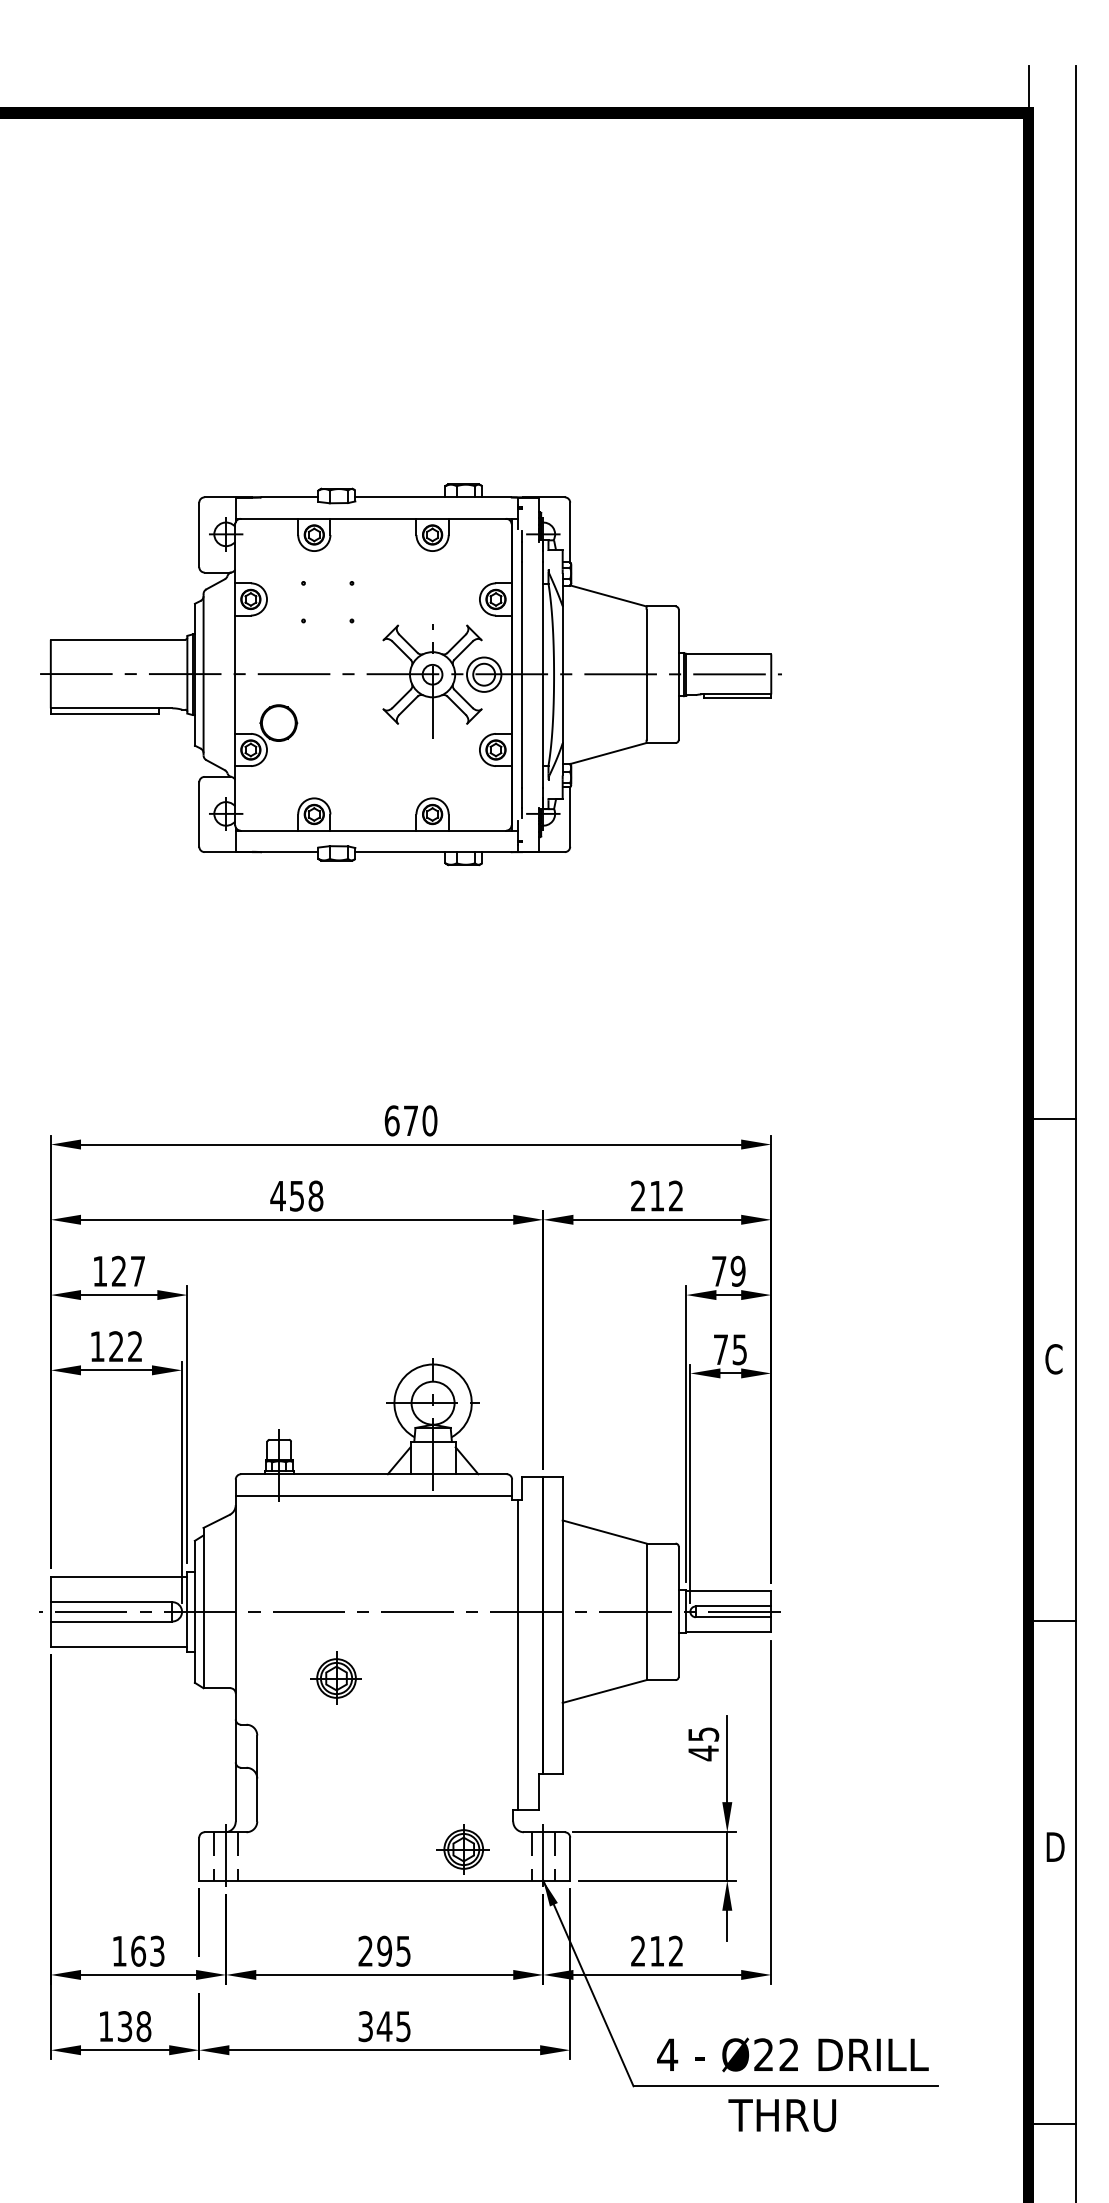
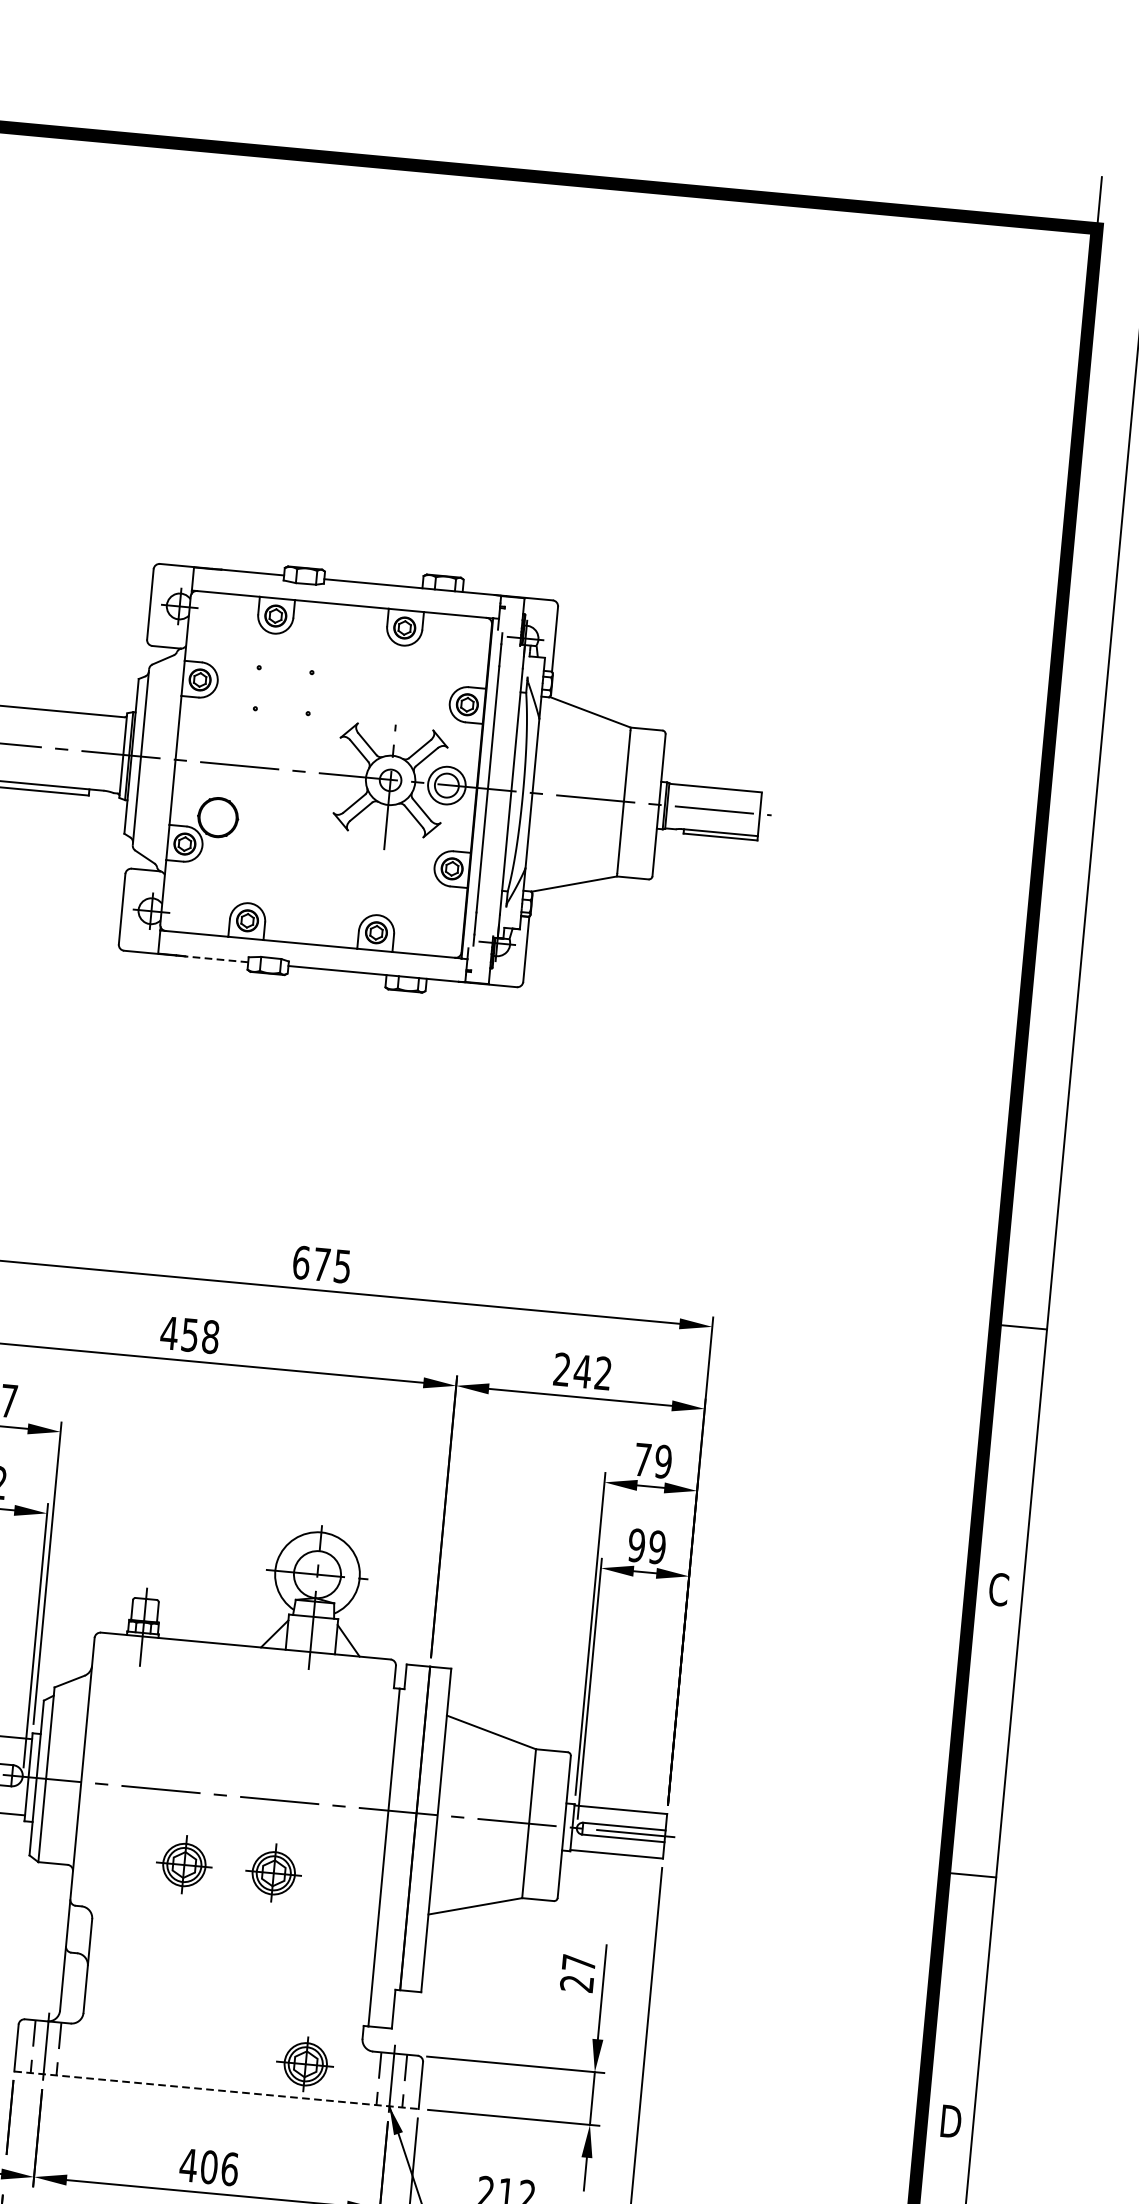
line: (289, 852) -> (216, 959), solid -> dashed
text: (429, 1120) -> (342, 1266), 670 -> 675
text: (657, 1196) -> (583, 1371), 212 -> 242
text: (730, 1349) -> (647, 1546), 75 -> 99
line: (373, 1495) -> (243, 1669), removed
part: (417, 1677) -> (272, 1872), added
text: (703, 1744) -> (577, 1974), 45 -> 27
line: (385, 1880) -> (217, 2090), solid -> dashed
text: (384, 1950) -> (209, 2166), 295 -> 406

